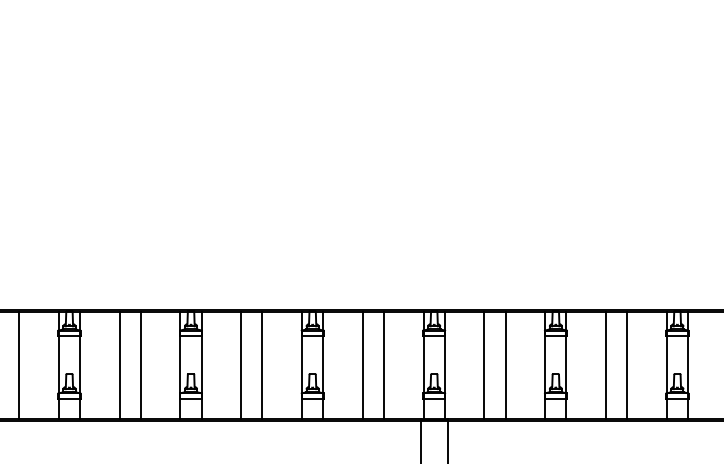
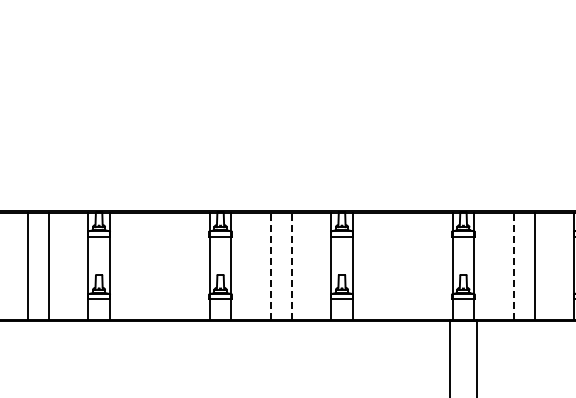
line: (119, 365) -> (149, 266), removed
line: (140, 365) -> (170, 266), removed
line: (241, 365) -> (270, 266), solid -> dashed
line: (262, 365) -> (291, 266), solid -> dashed
line: (362, 365) -> (391, 266), removed
line: (384, 365) -> (413, 266), removed
line: (484, 365) -> (513, 266), solid -> dashed

